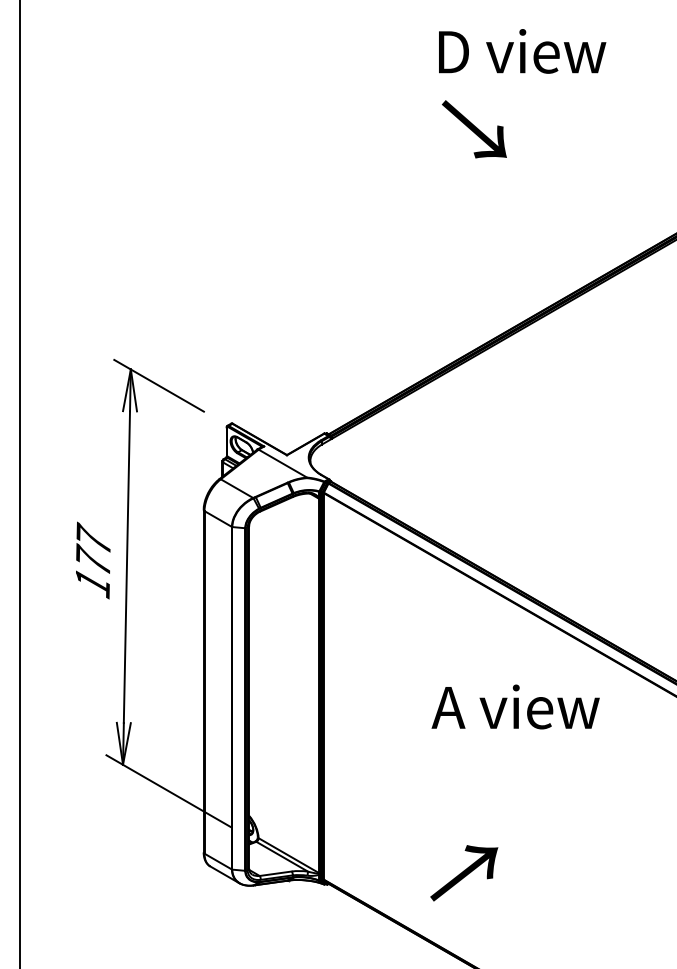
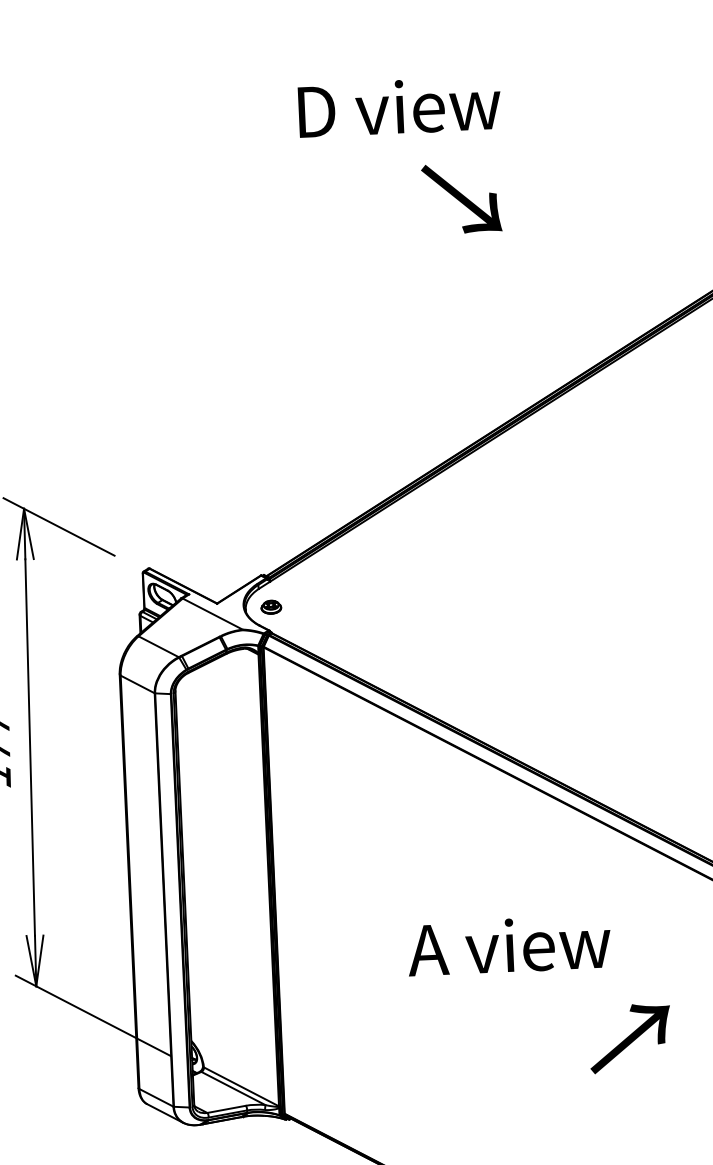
text: (522, 51) -> (399, 107), moved
text: (474, 129) -> (461, 198), moved
part: (331, 459) -> (271, 606), added
text: (515, 706) -> (509, 945), moved
text: (464, 873) -> (630, 1038), moved

